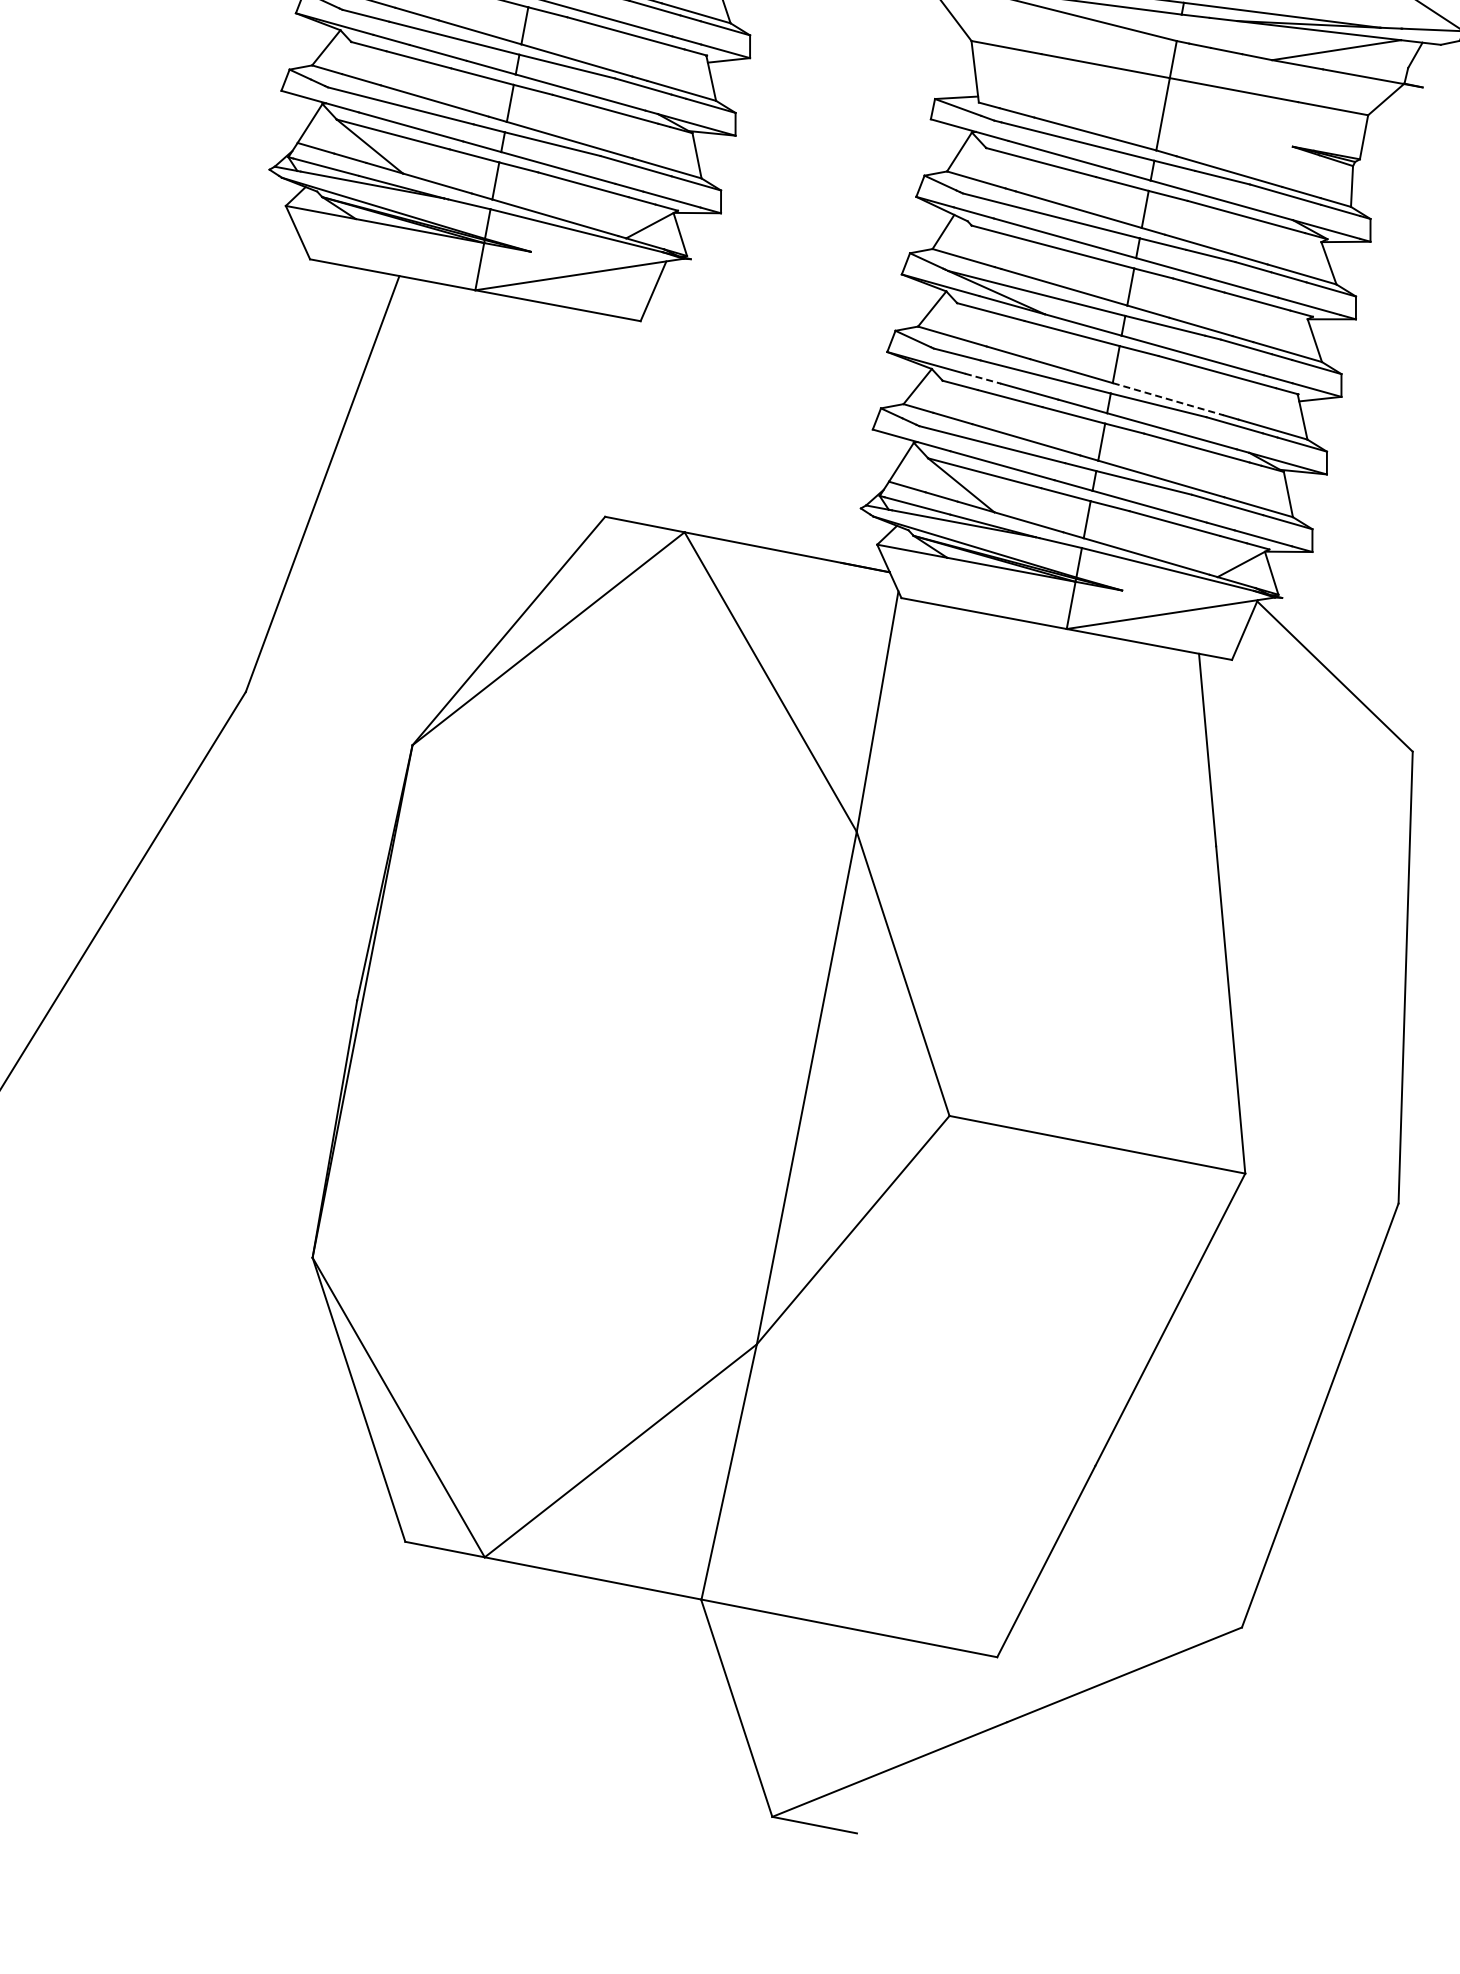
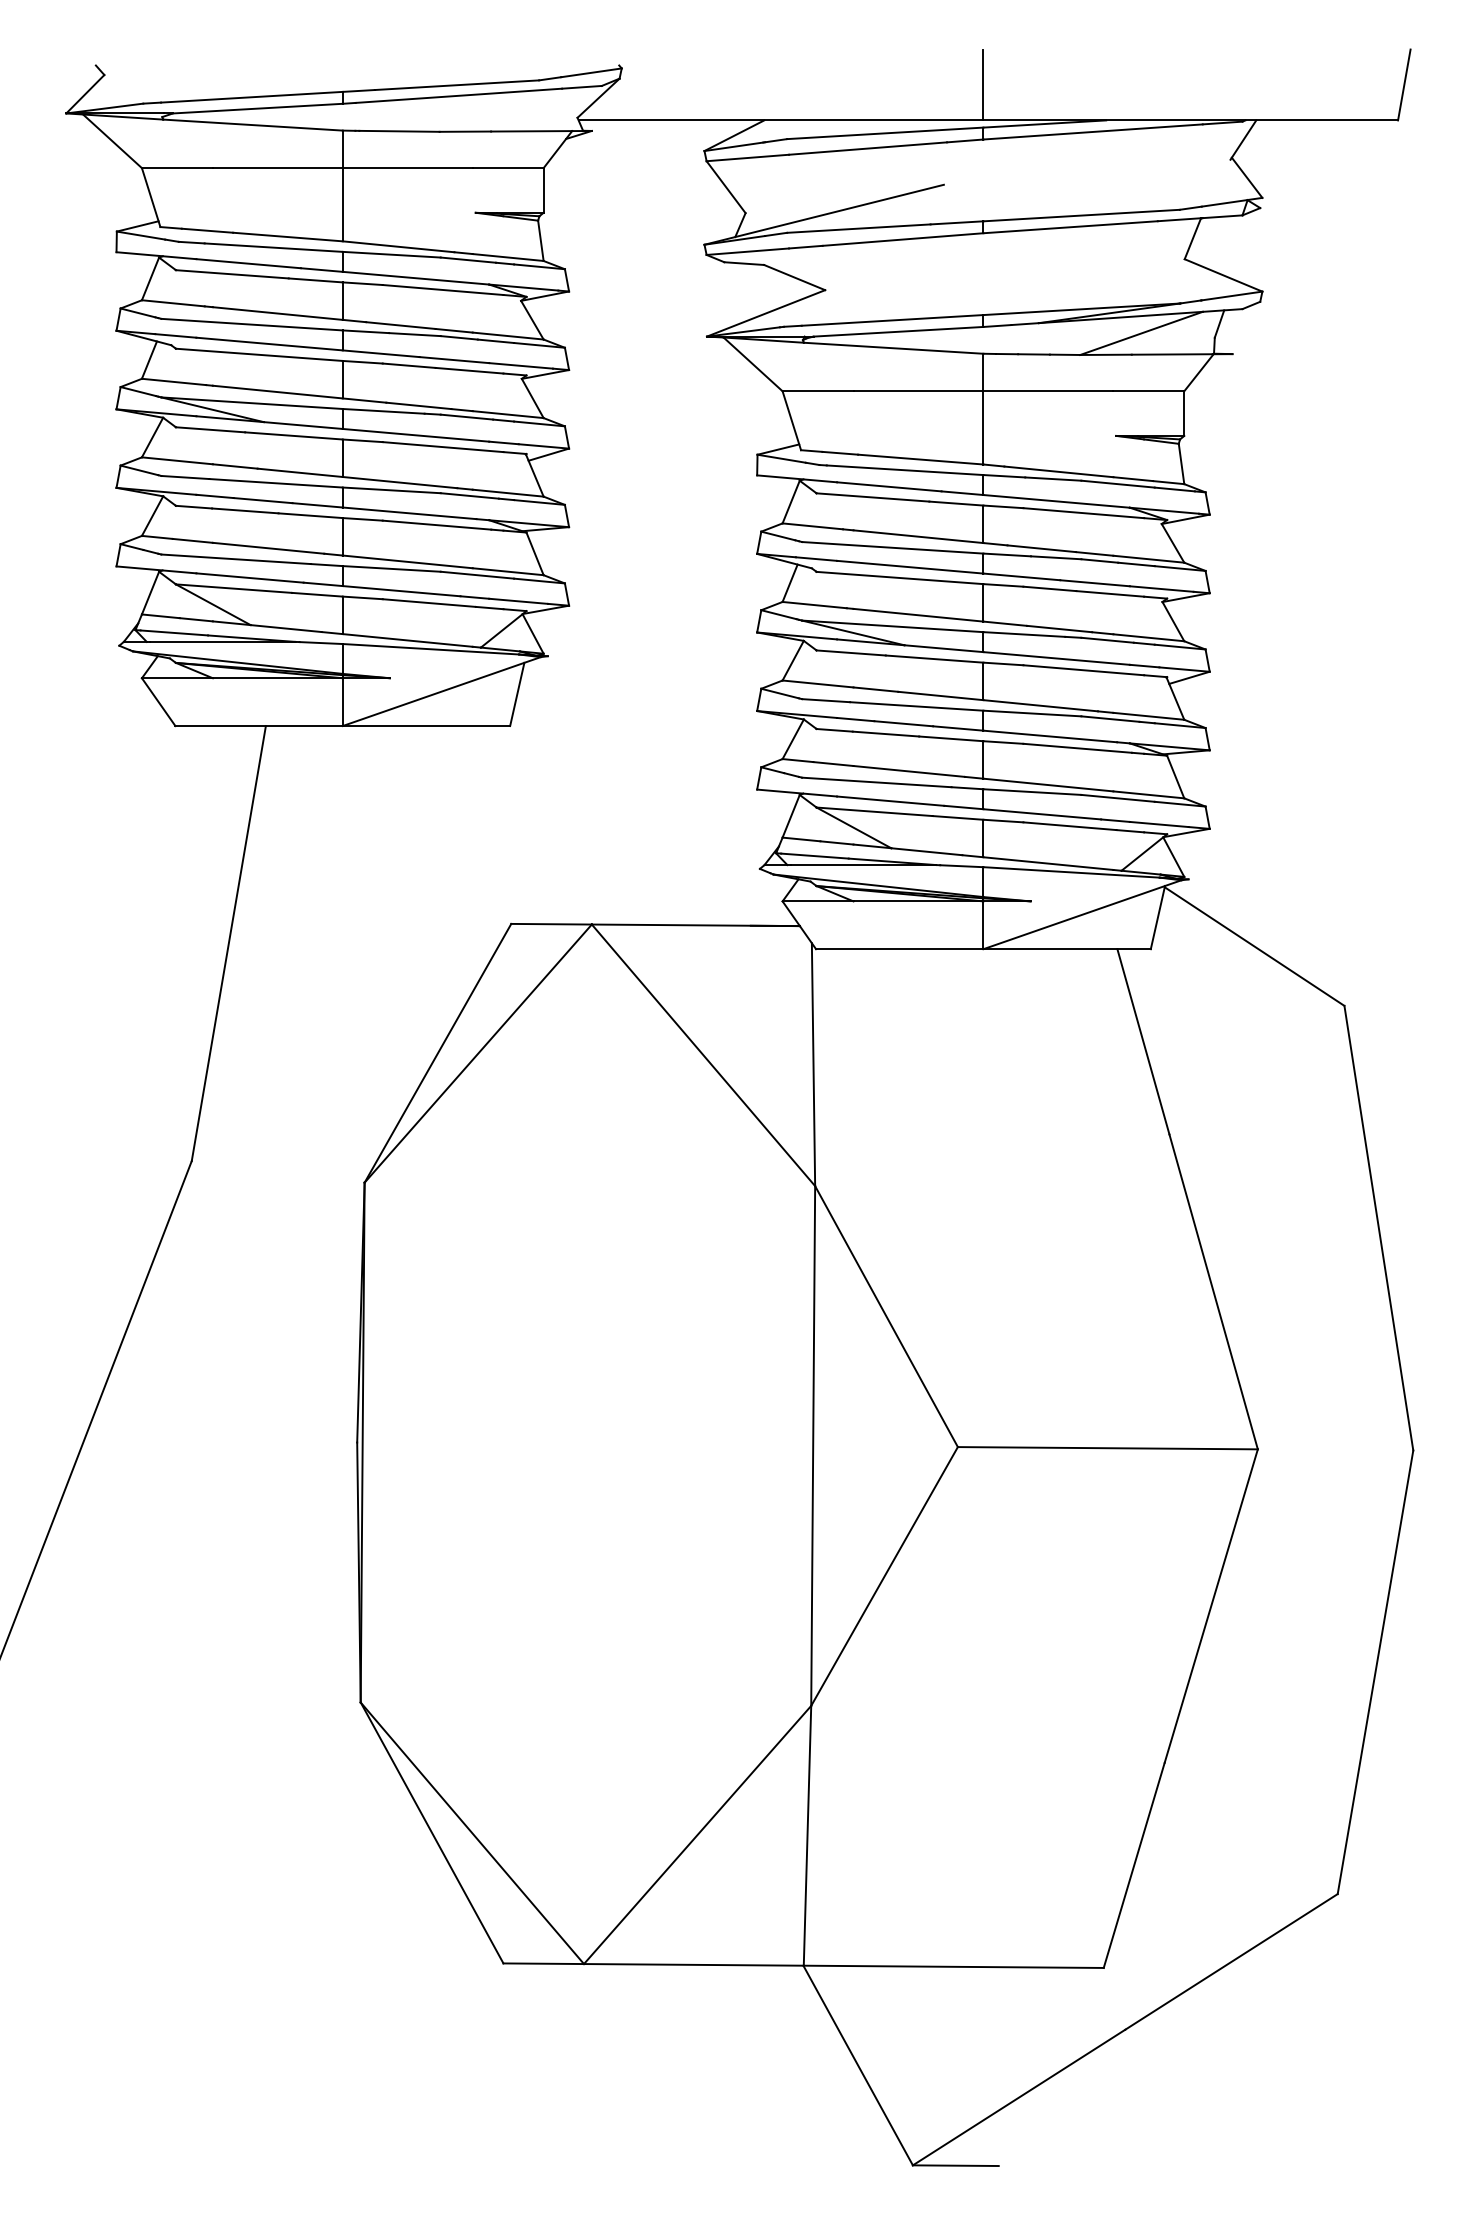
line: (982, 378) -> (855, 719), dashed -> solid
line: (1168, 398) -> (1040, 705), dashed -> solid

